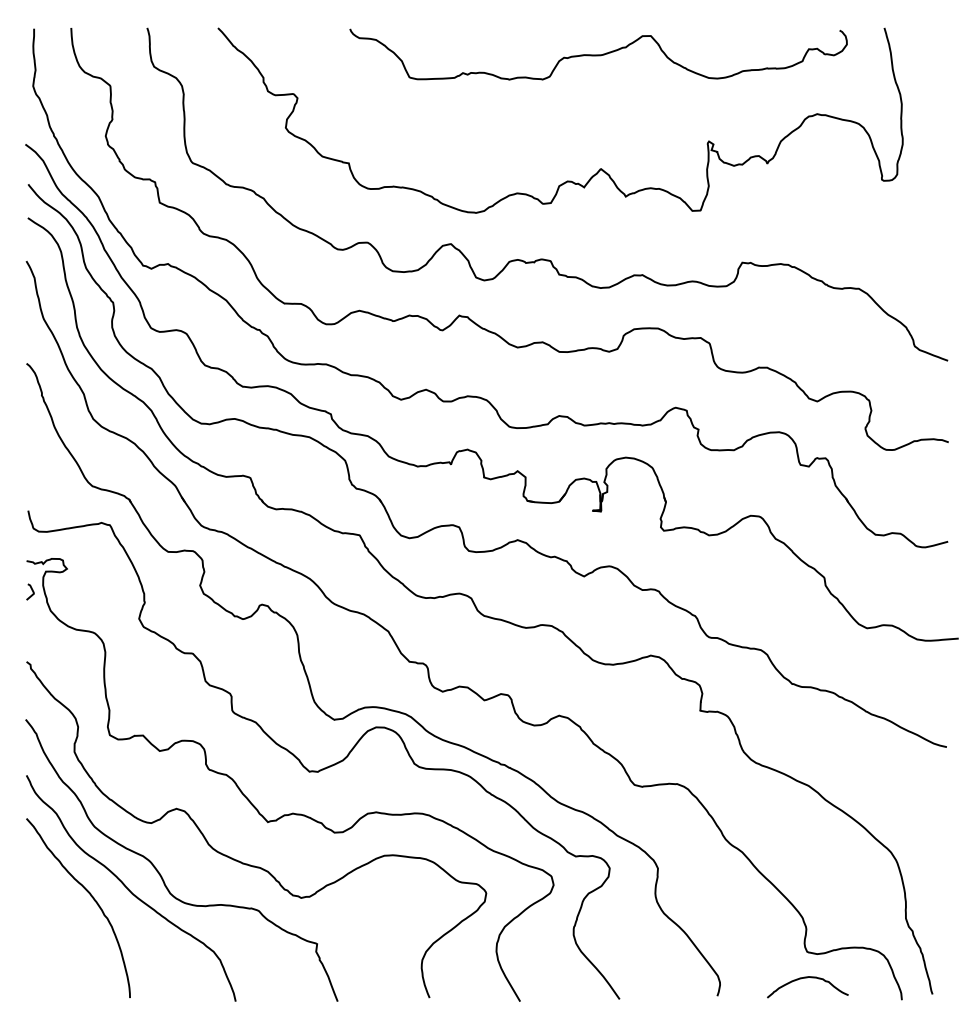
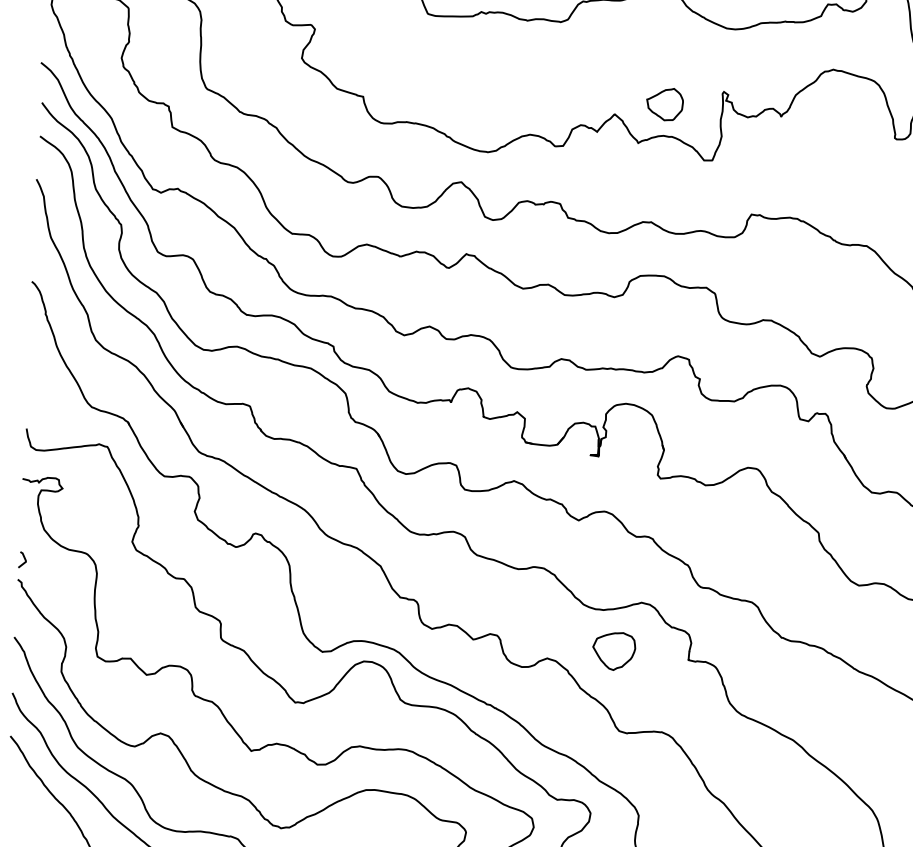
part: (650, 156) -> (664, 104), added
line: (31, 590) -> (23, 558), moved
part: (625, 705) -> (613, 651), added

